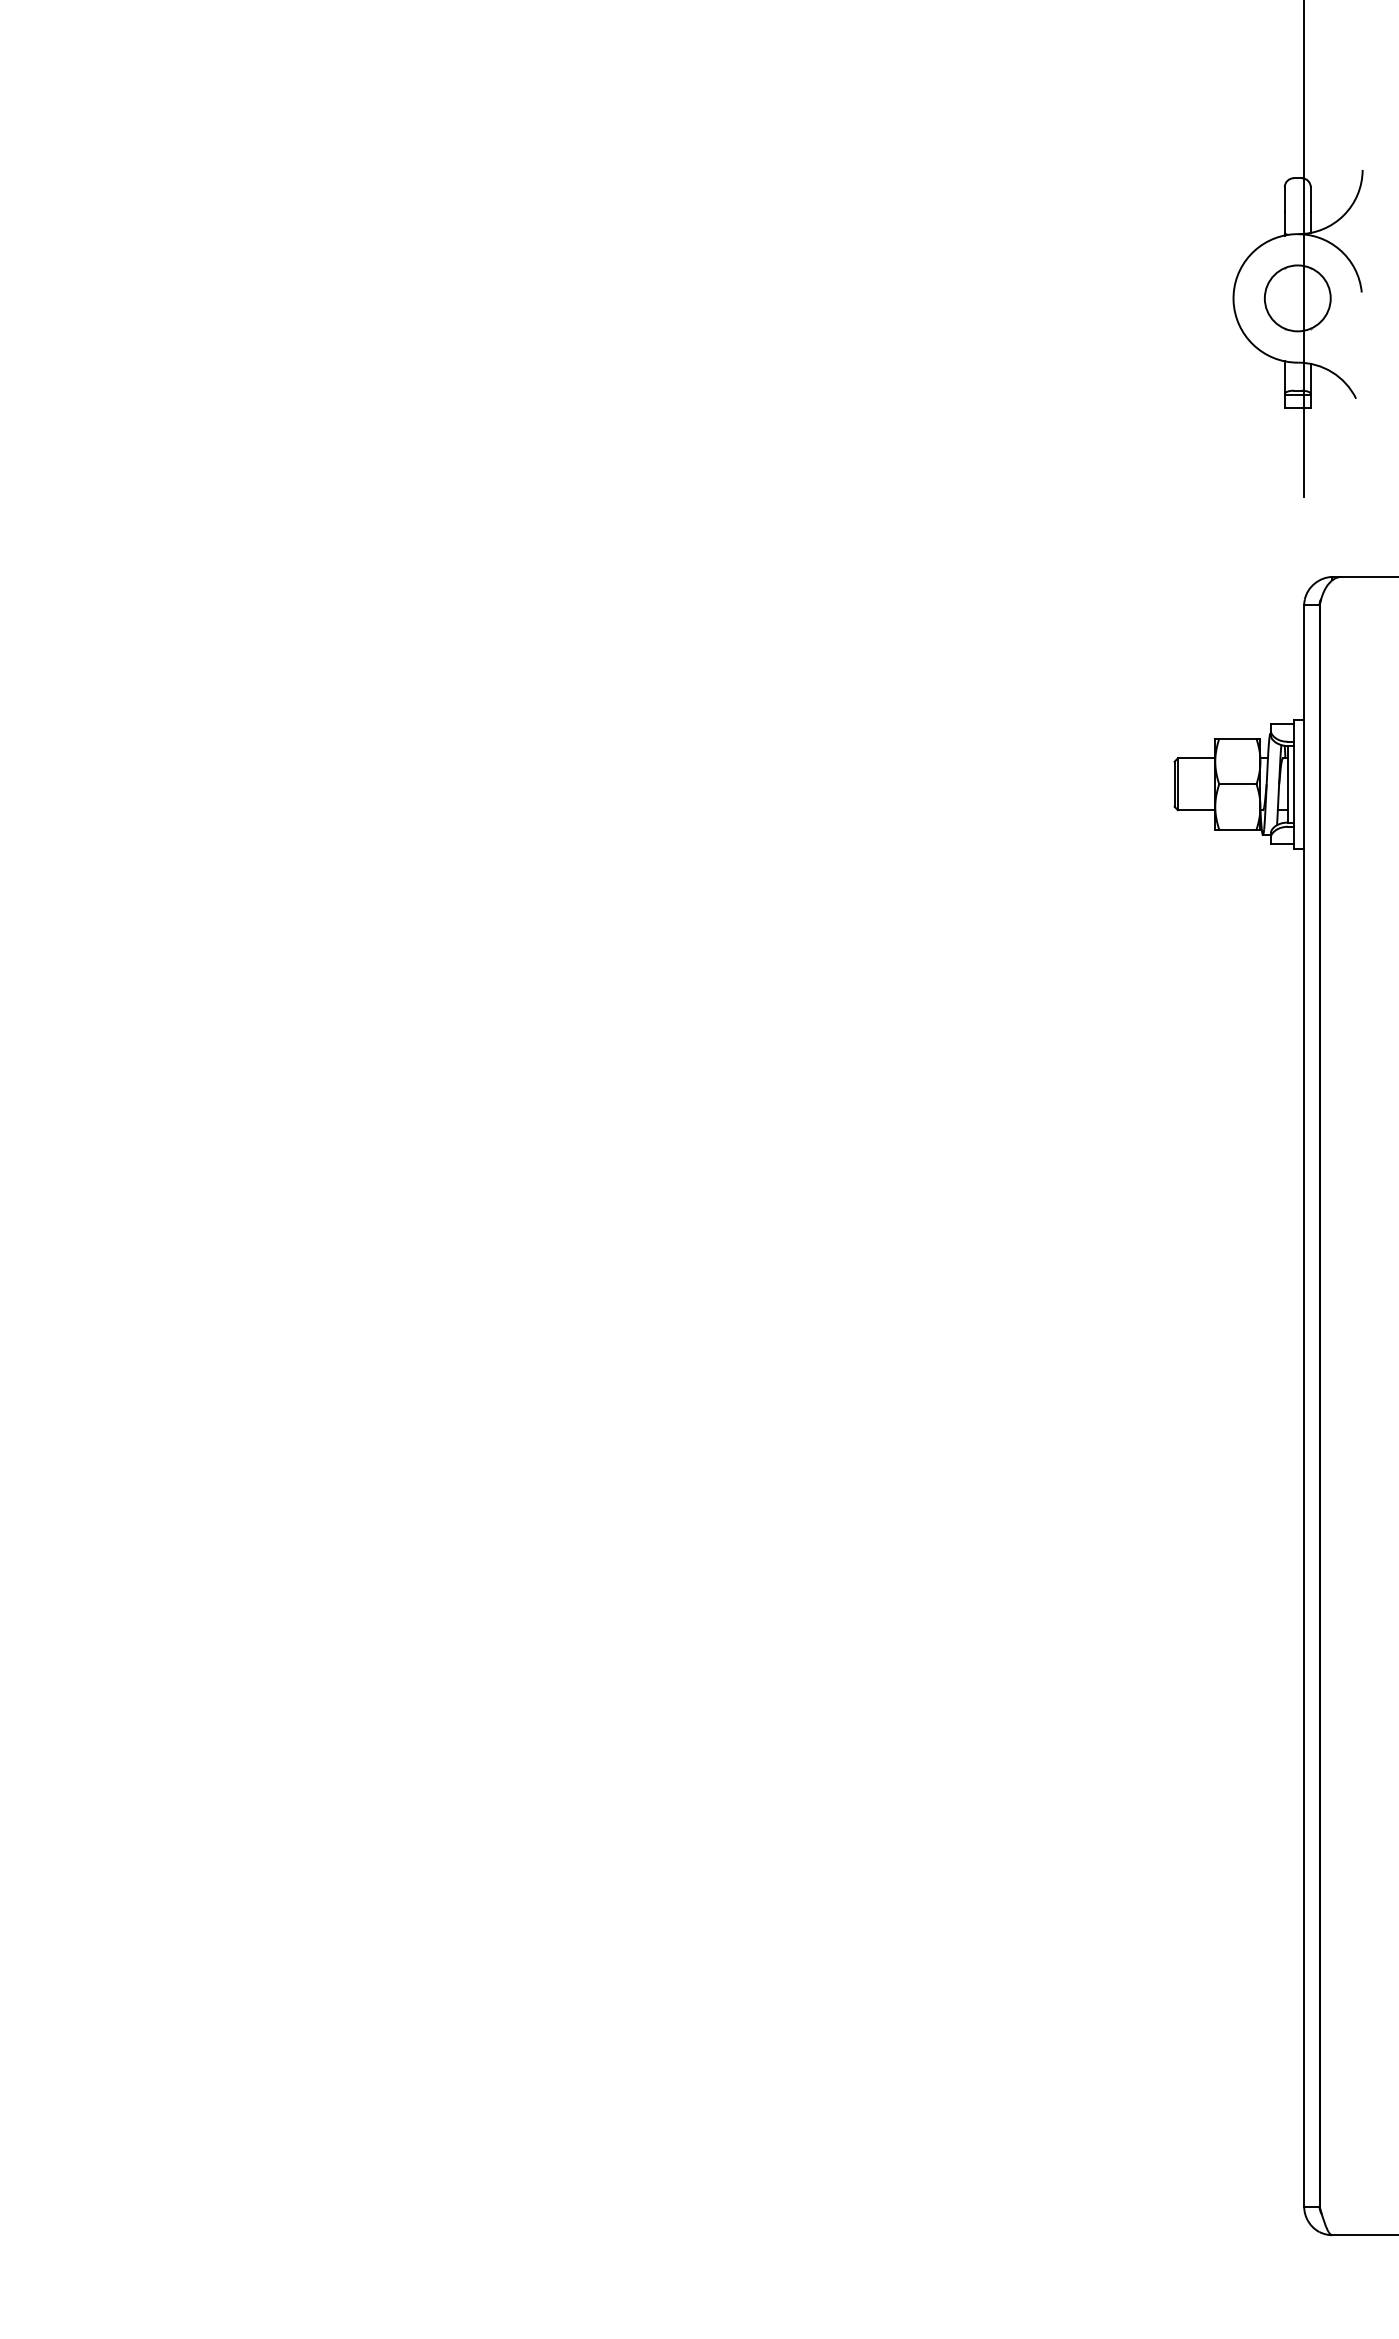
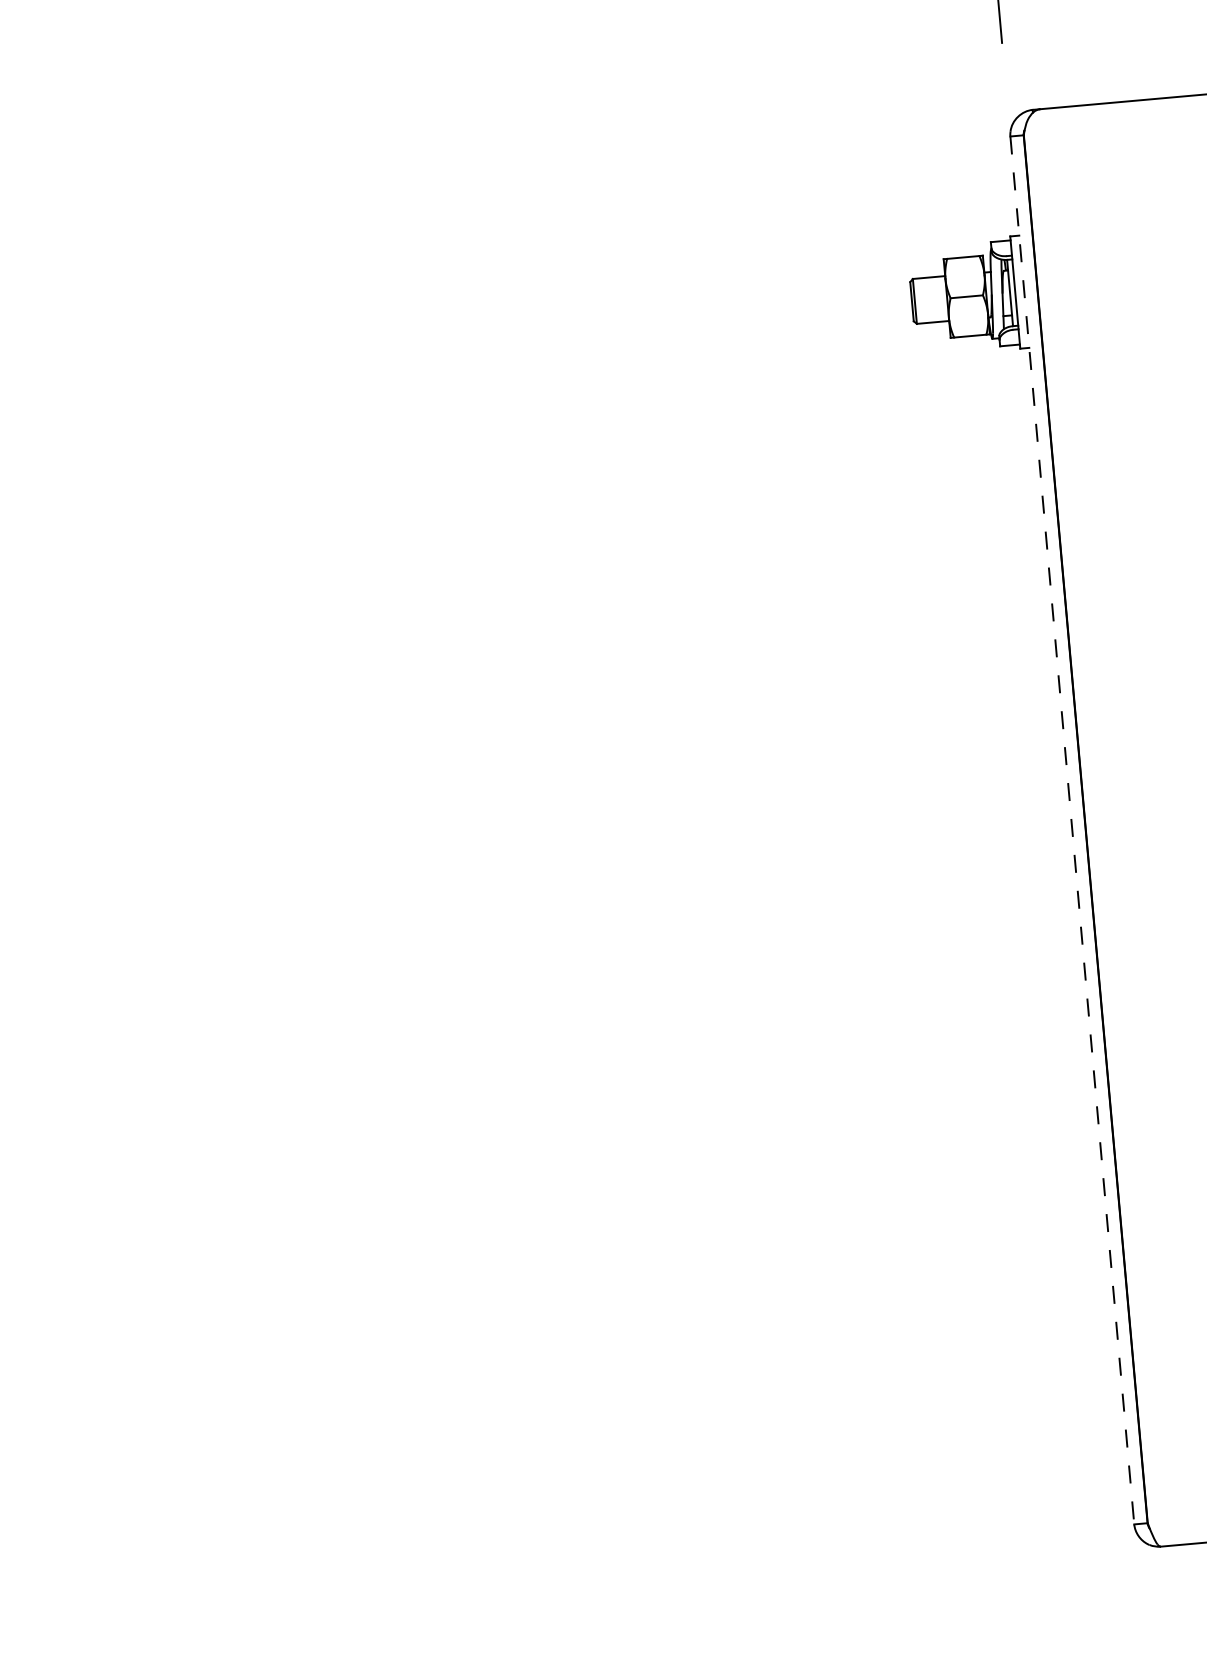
line: (1304, 1406) -> (1072, 830), solid -> dashed

